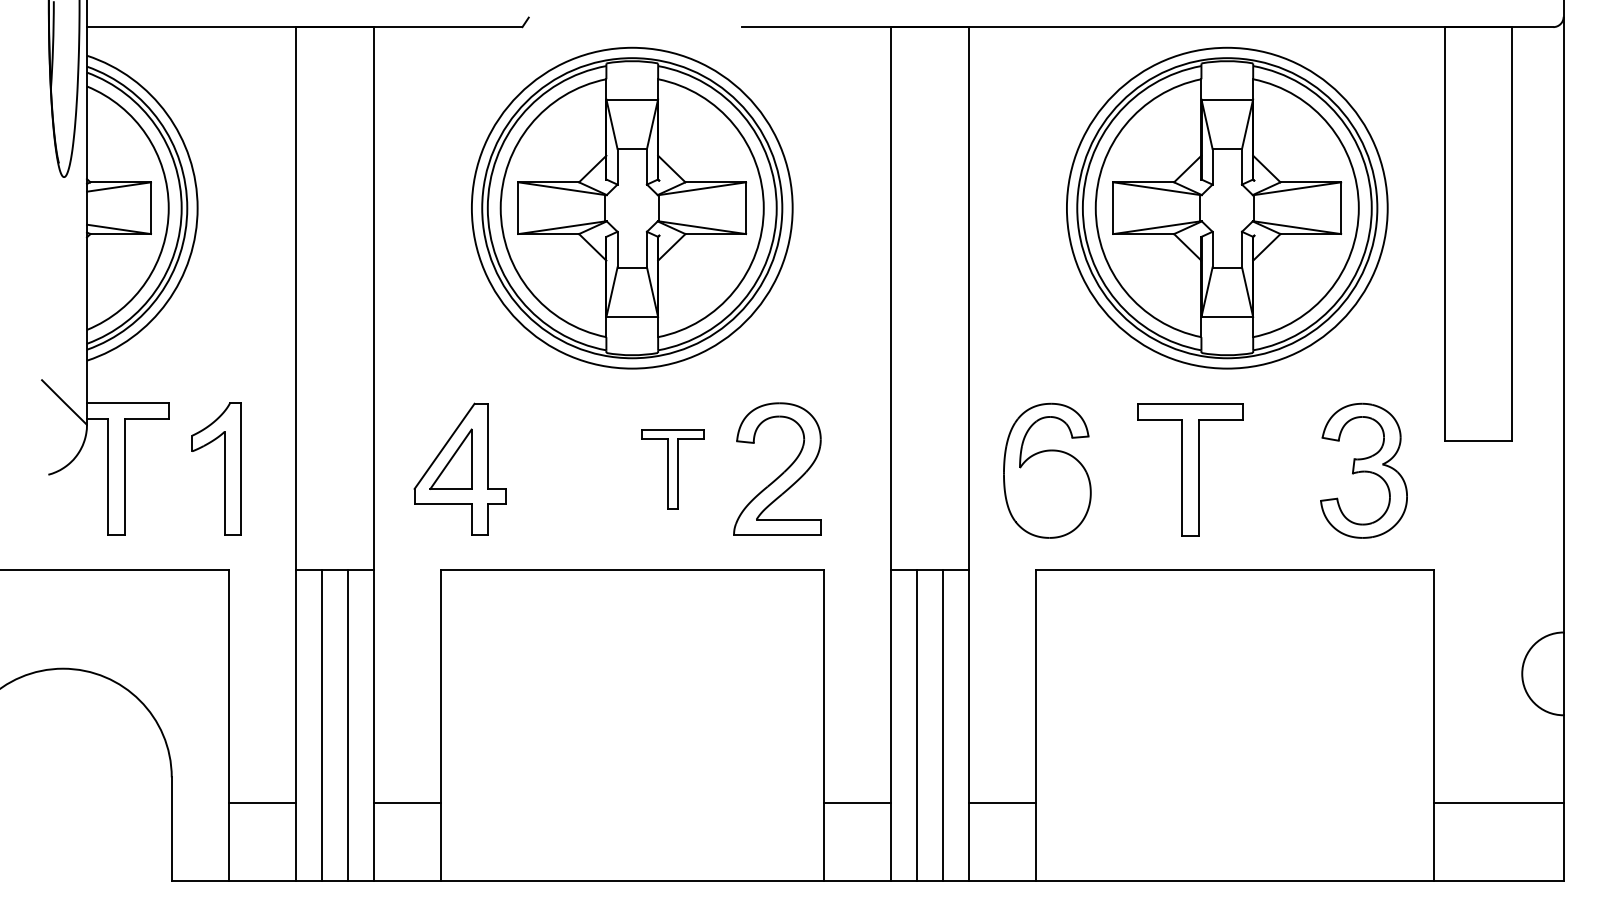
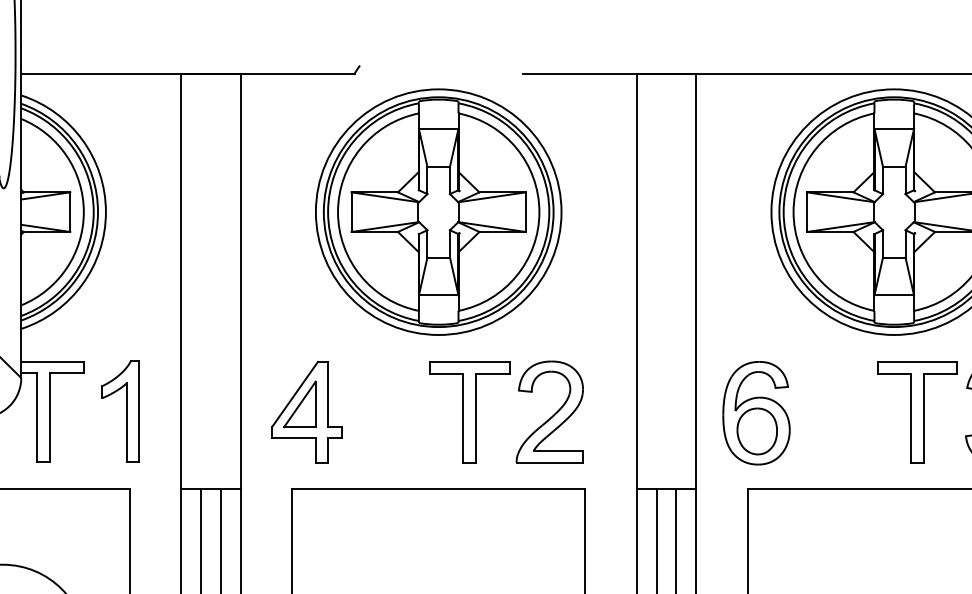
part: (672, 469) -> (469, 412), size x1.67
part: (1190, 469) -> (917, 412), moved
part: (1048, 494) -> (757, 431), added

